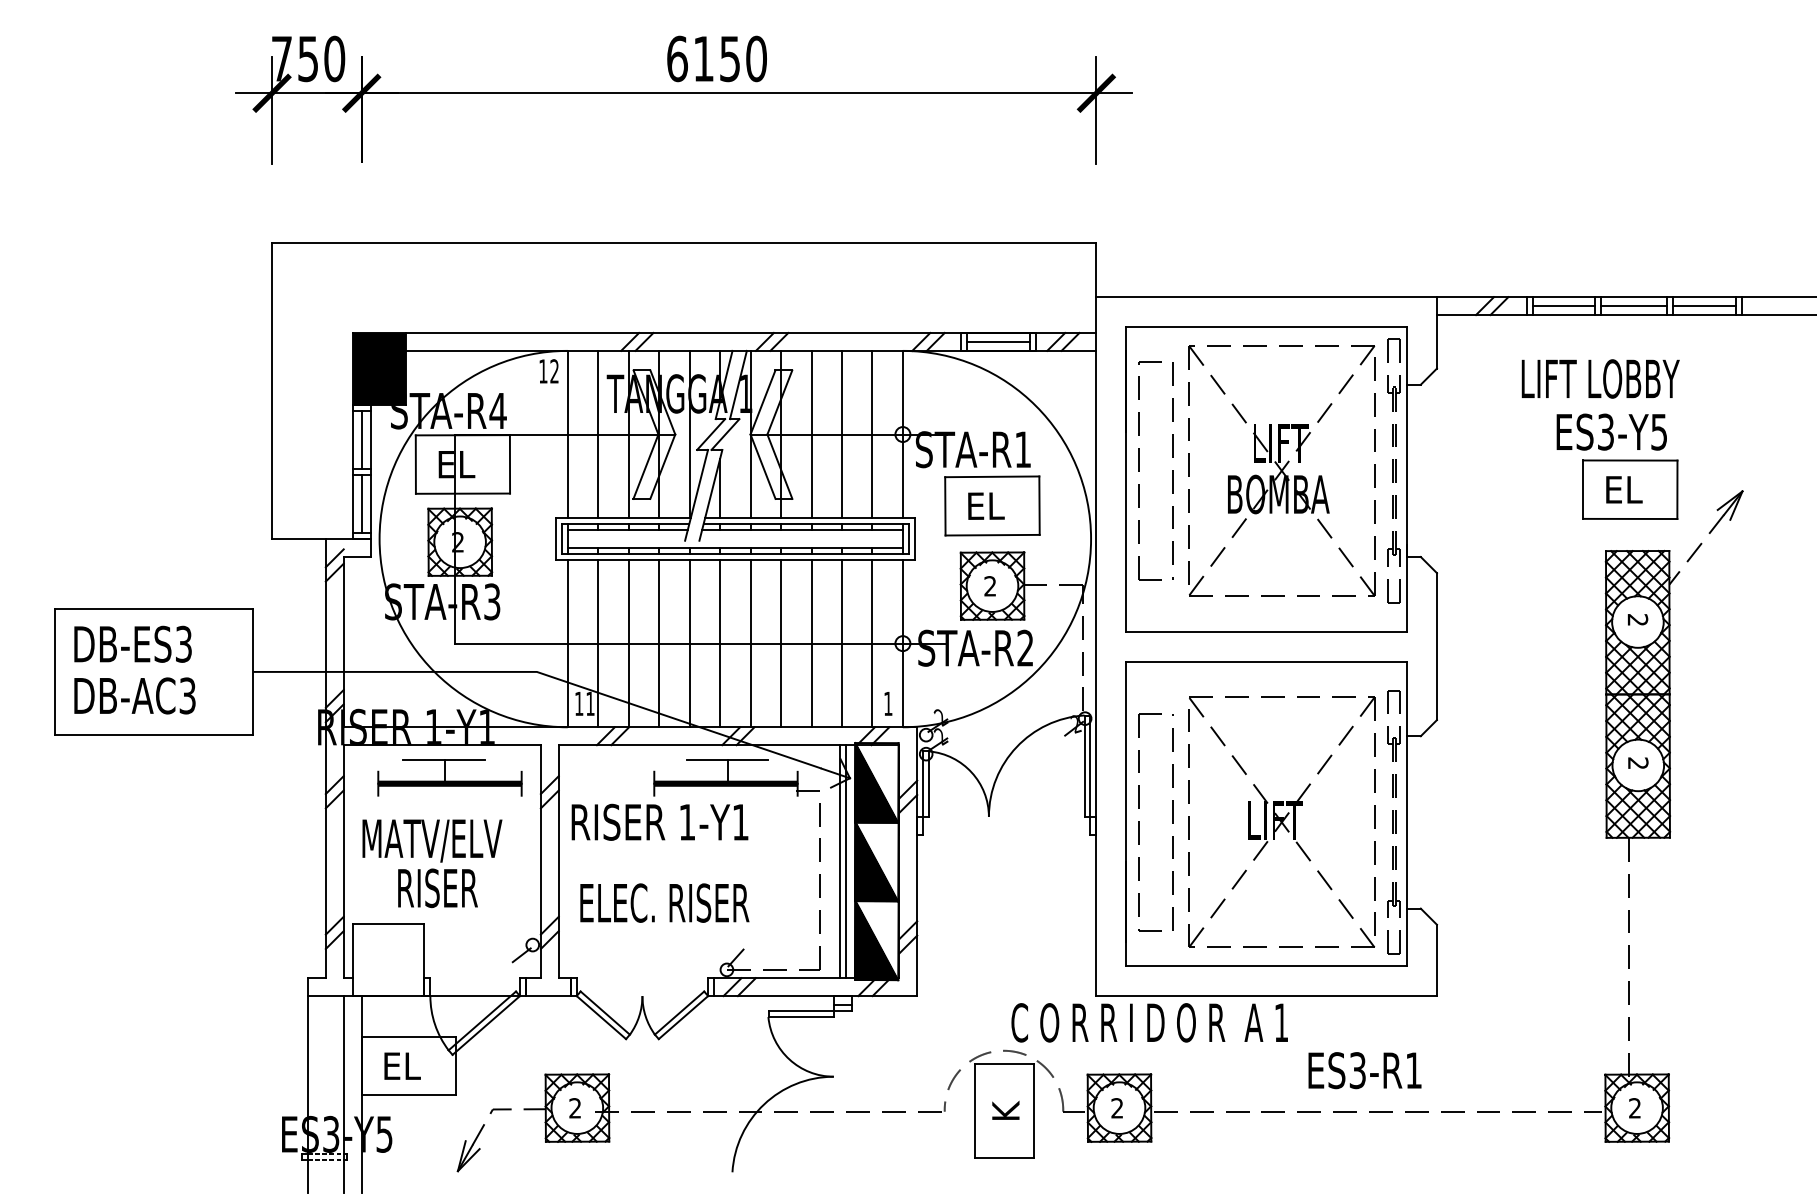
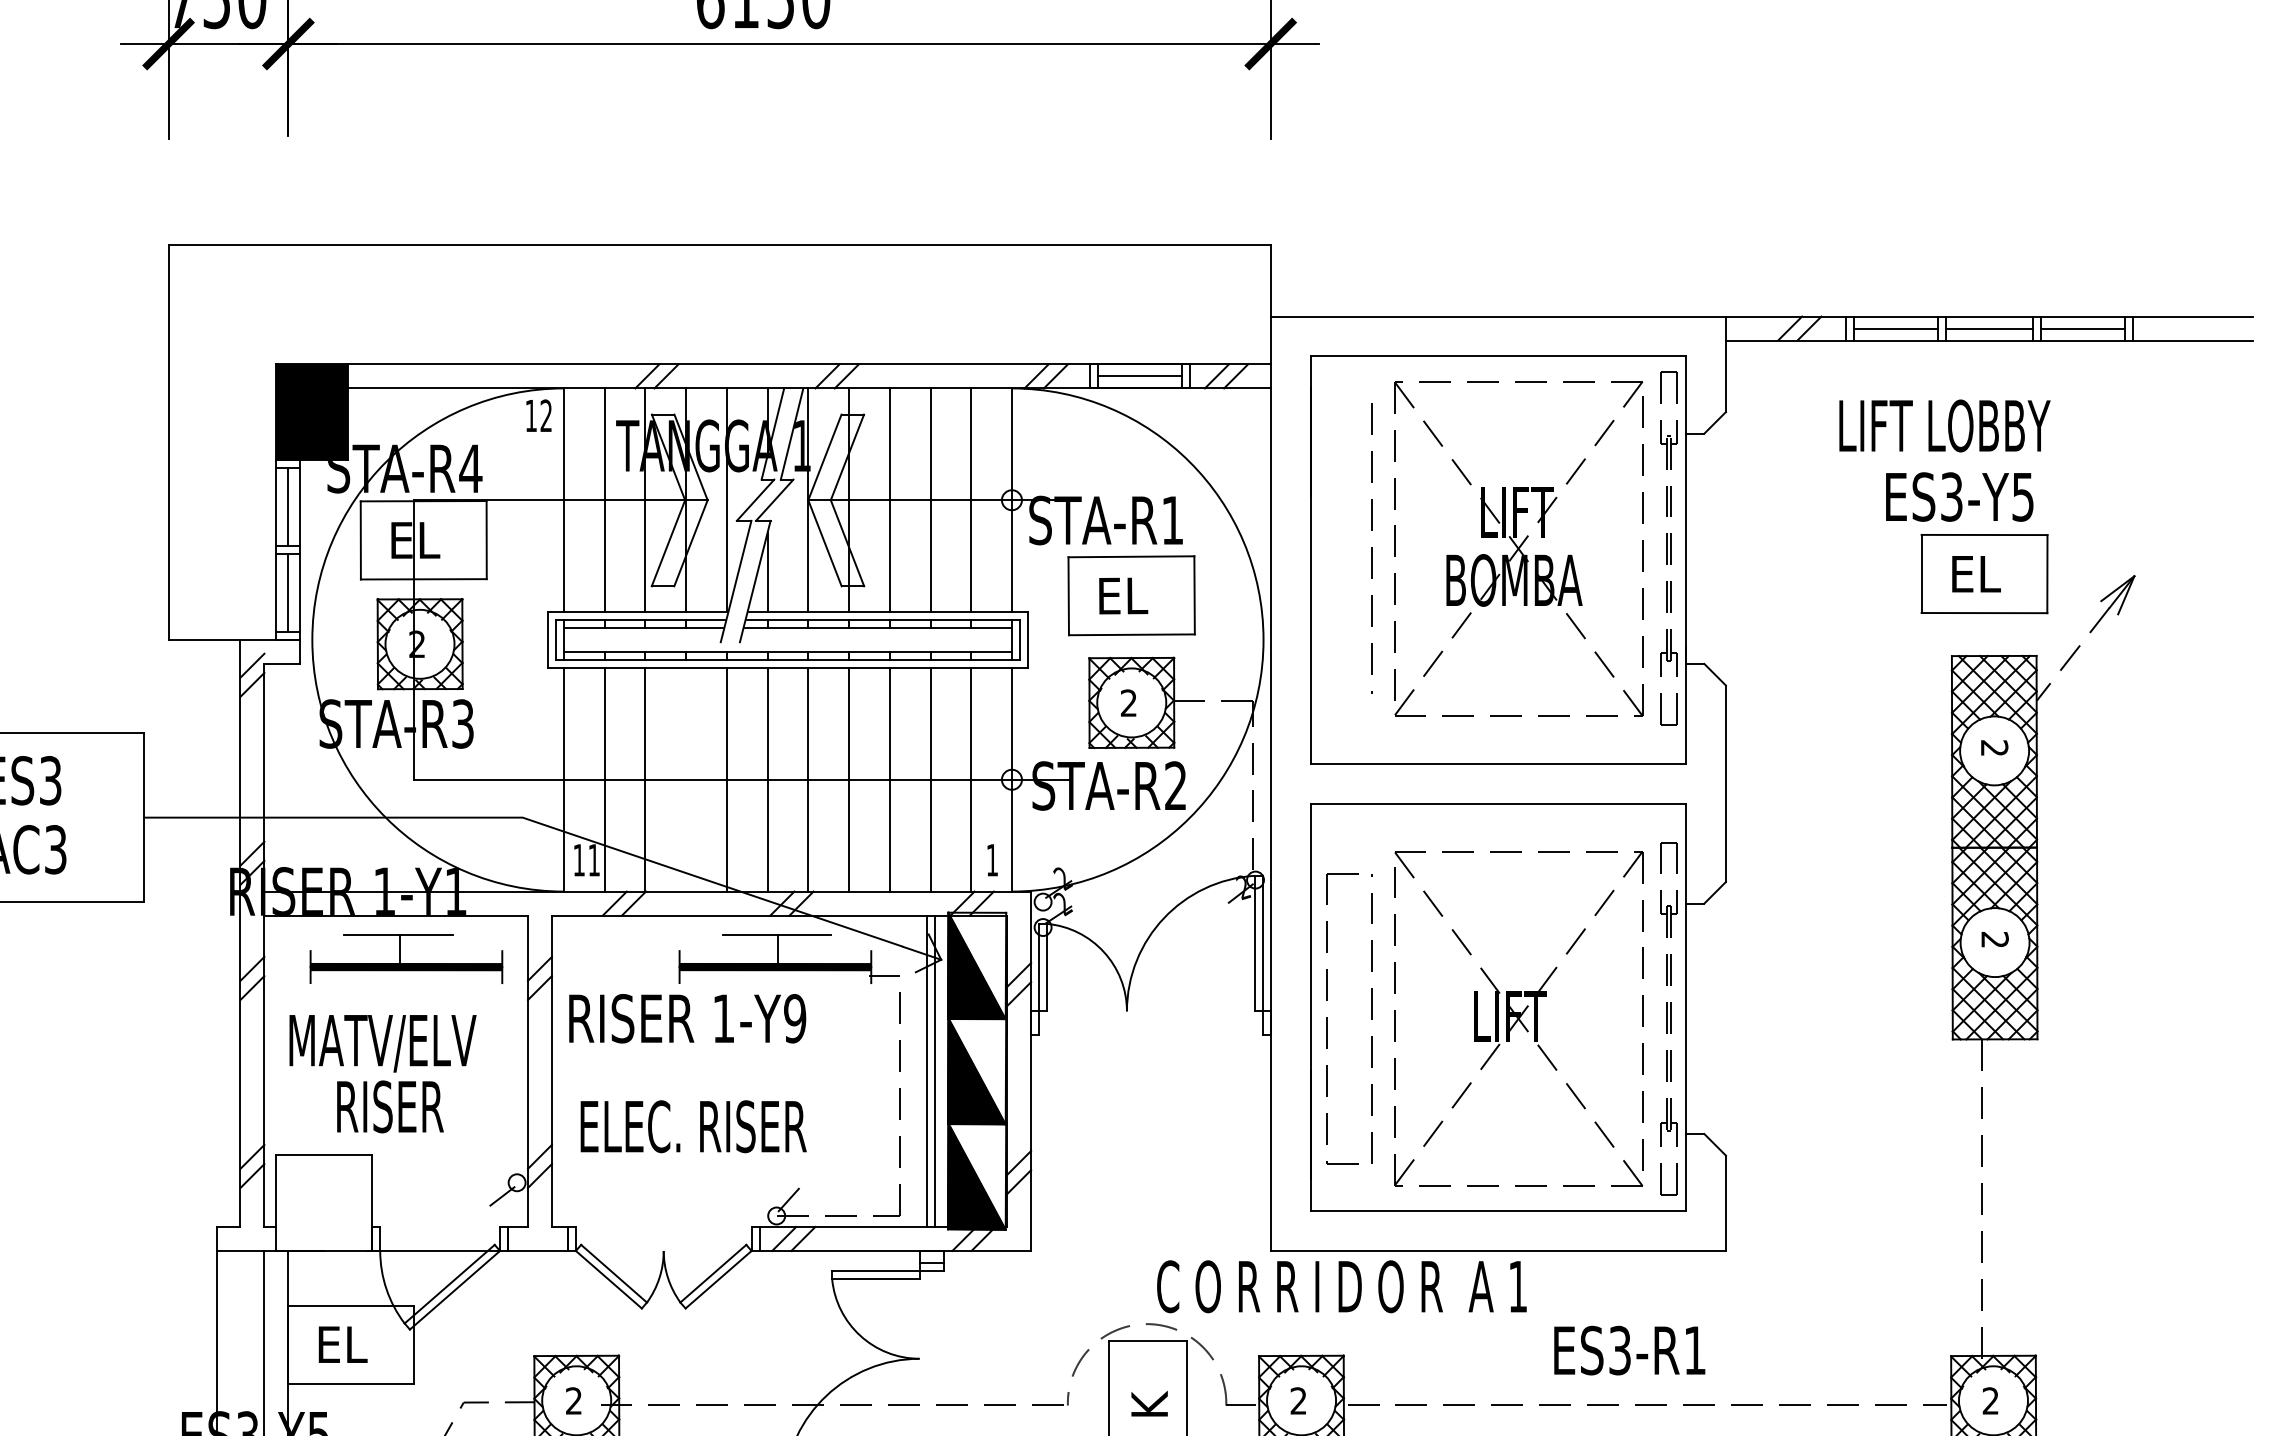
part: (1139, 470) -> (1328, 548), removed
line: (659, 643) -> (686, 779), removed
text: (740, 821) -> (794, 1017), 1-Y1 -> 1-Y9

